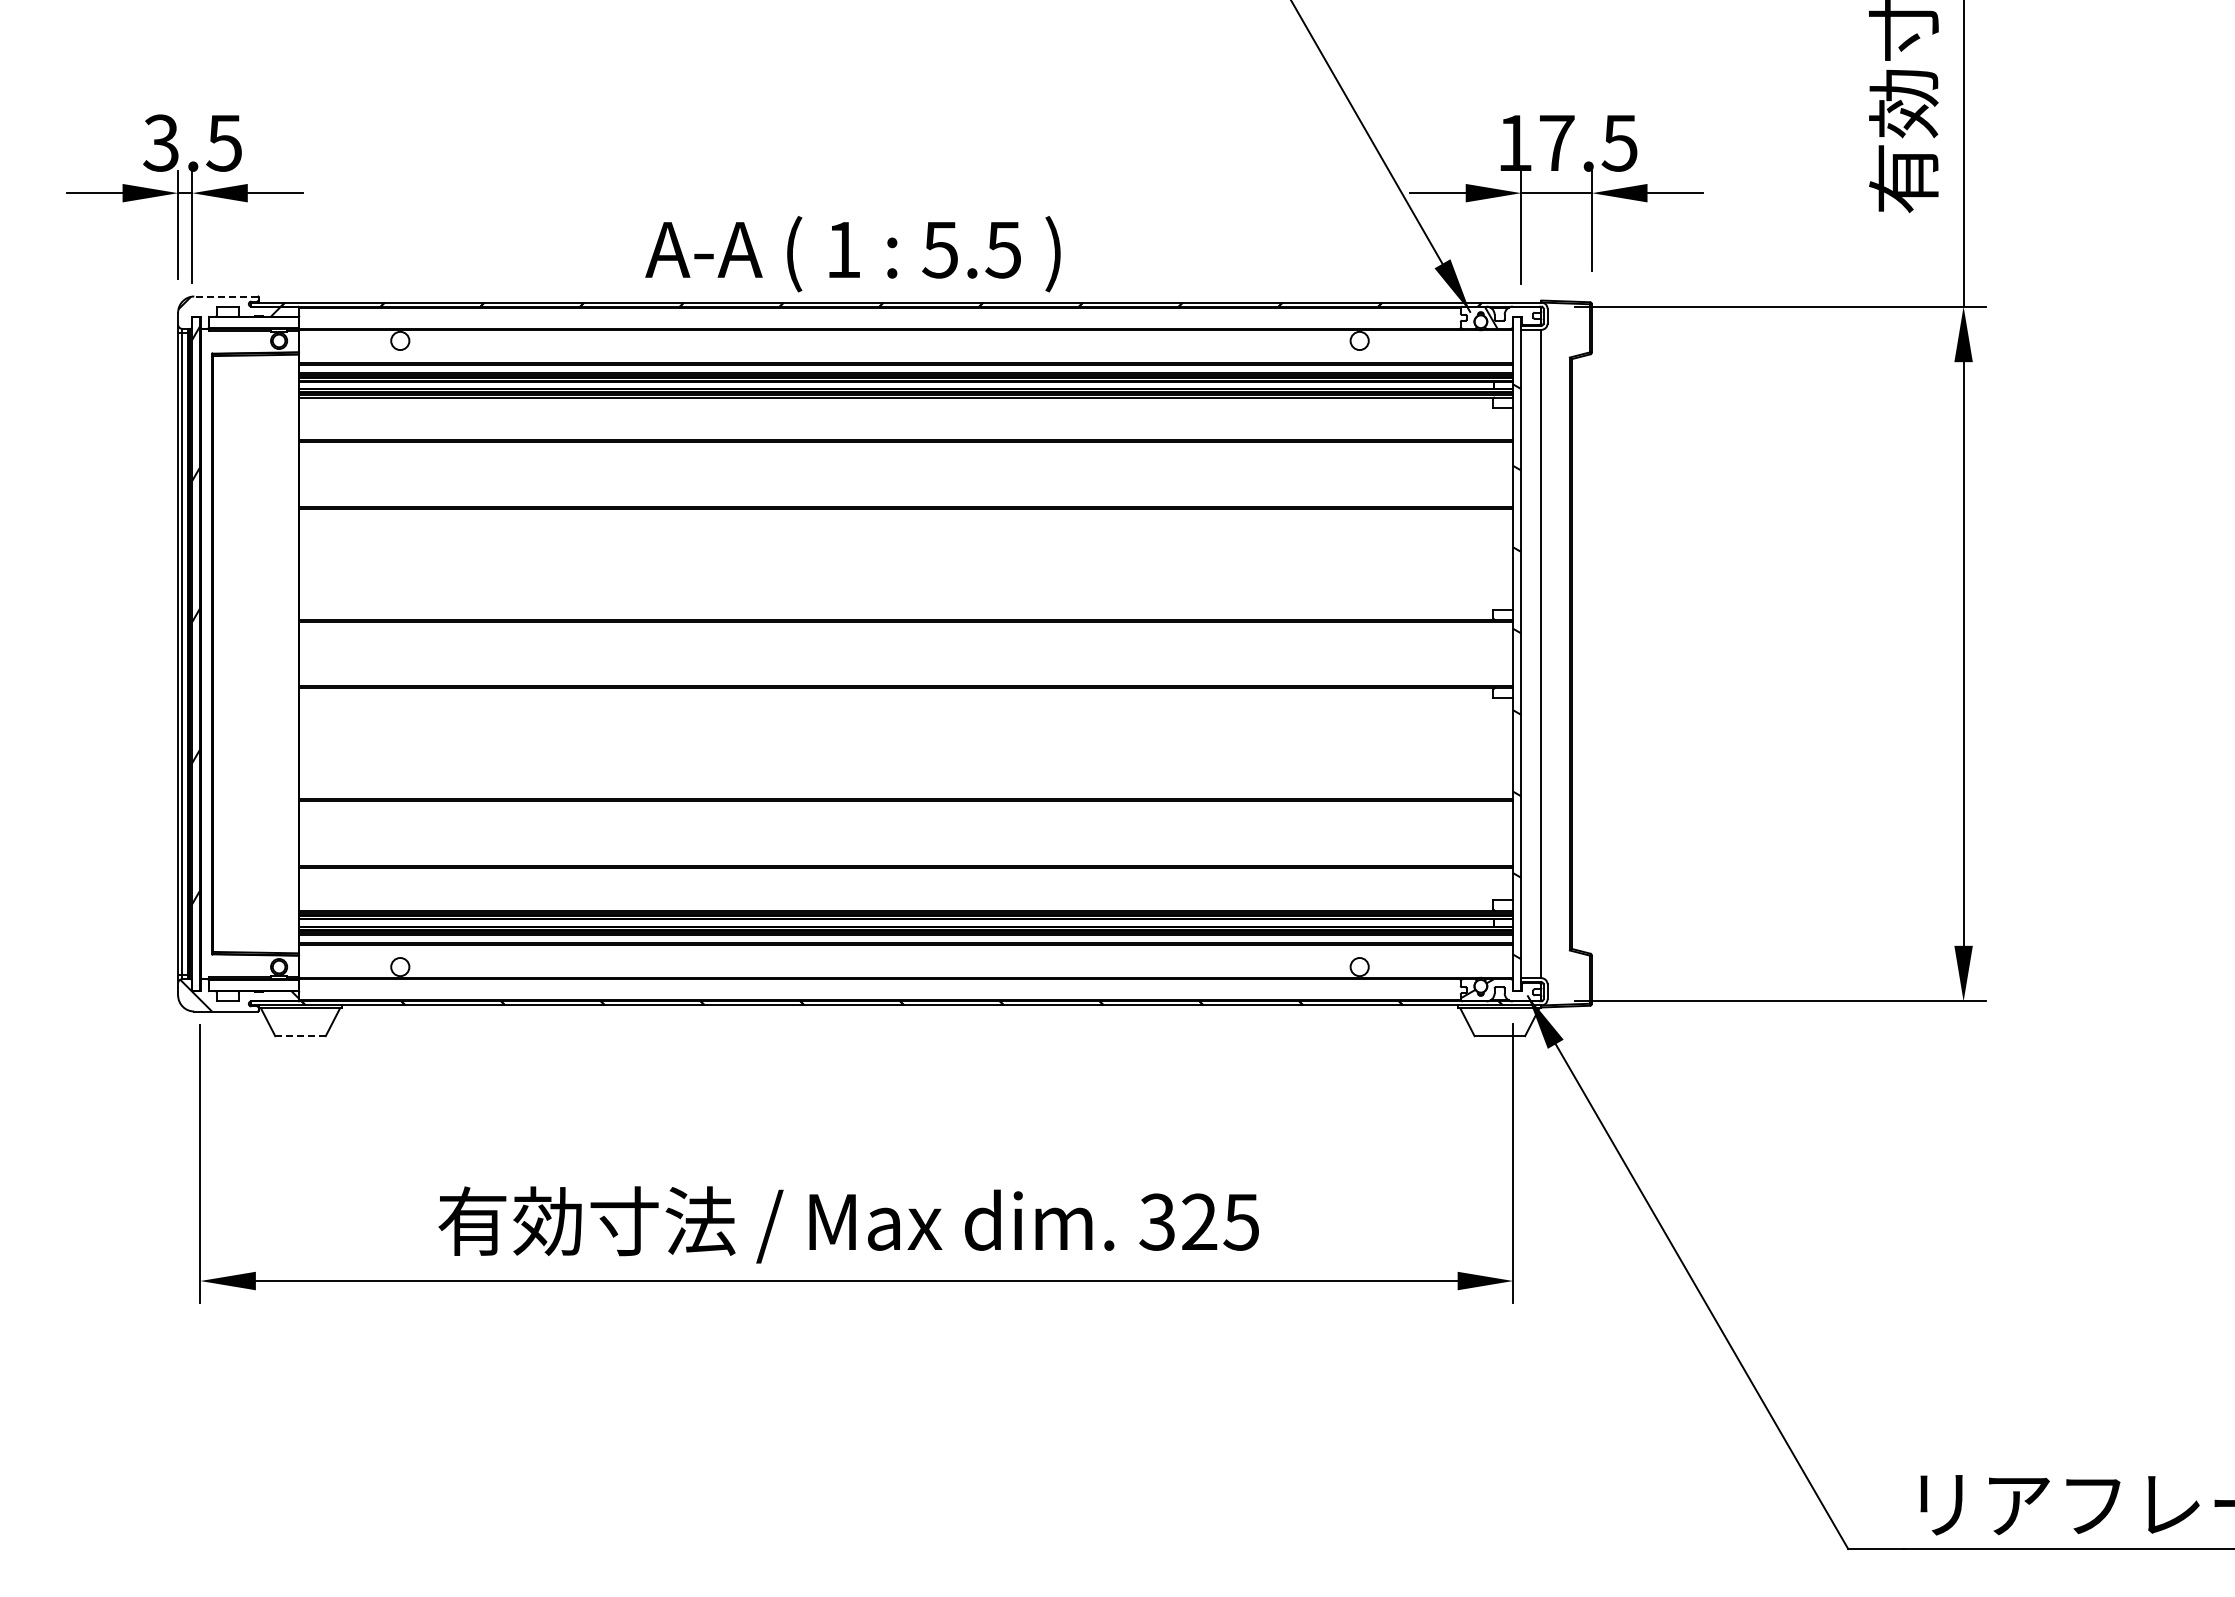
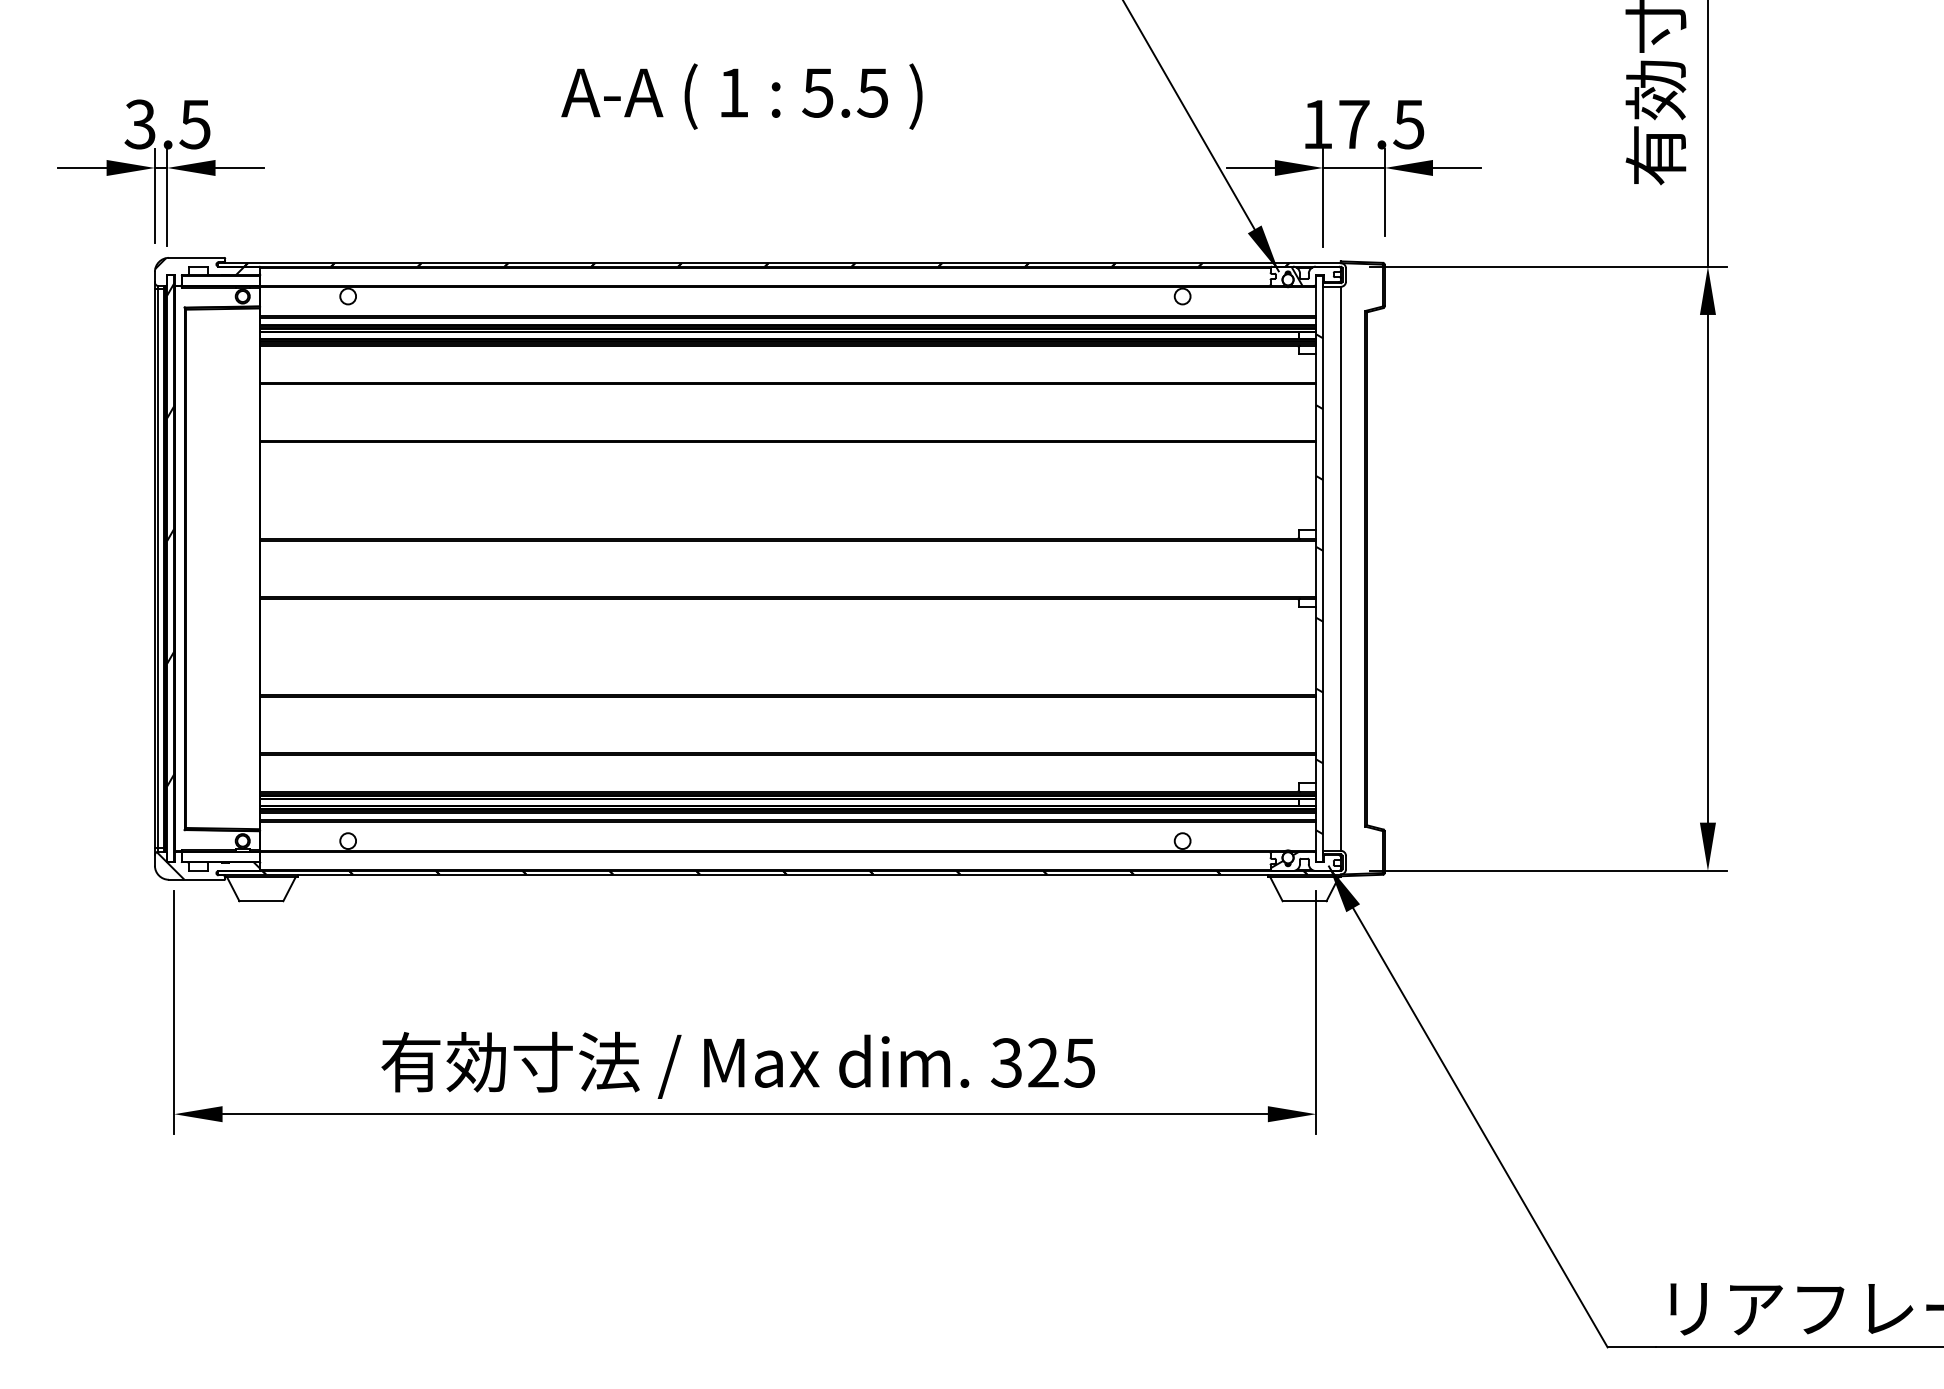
text: (852, 254) -> (741, 96), moved
line: (226, 296) -> (197, 257), dashed -> solid
line: (301, 1036) -> (262, 901), dashed -> solid

